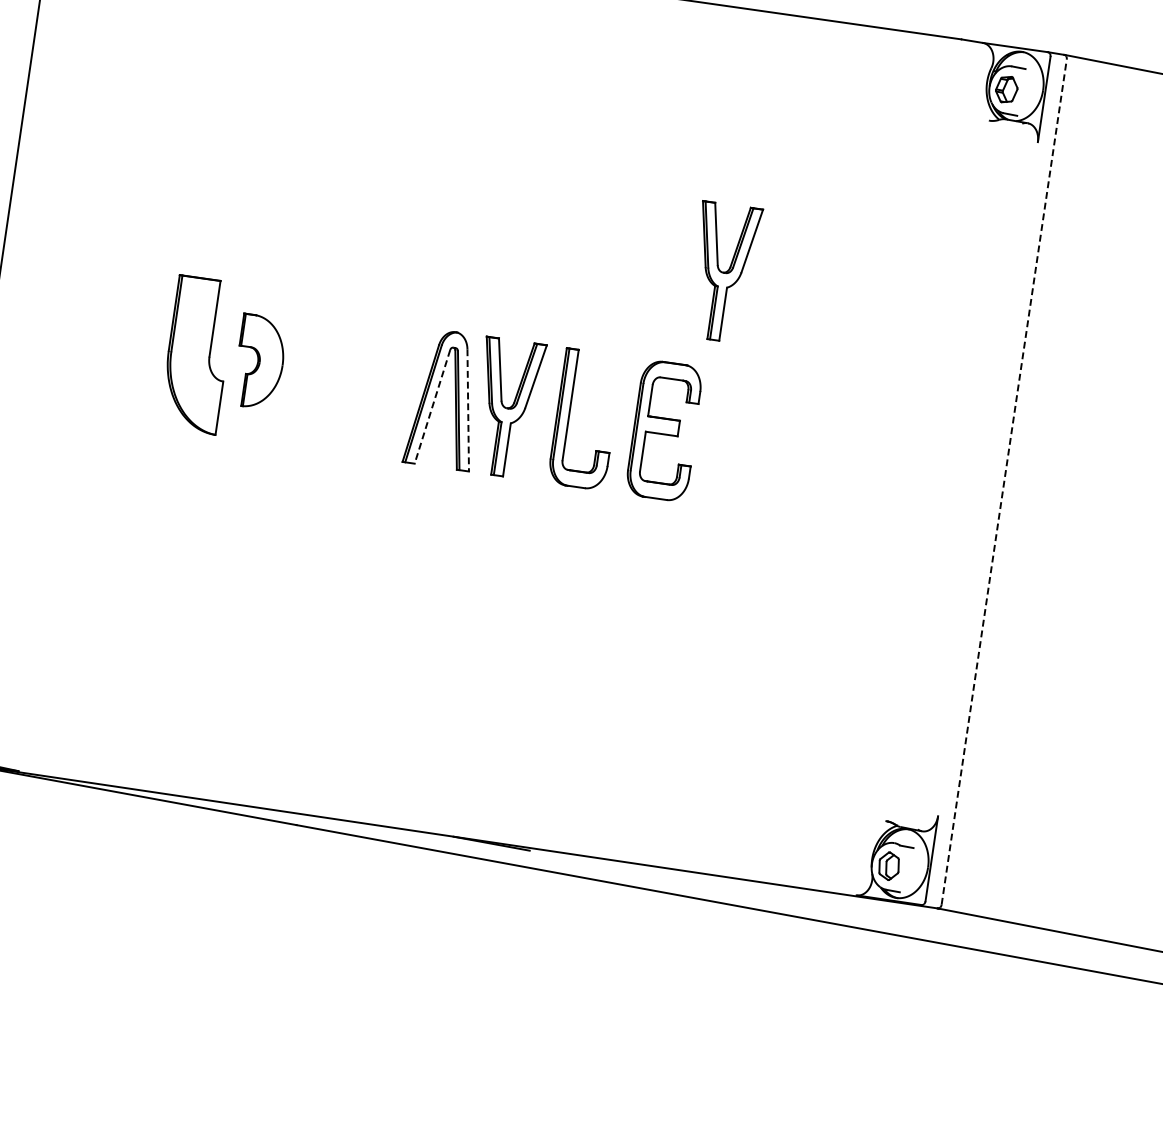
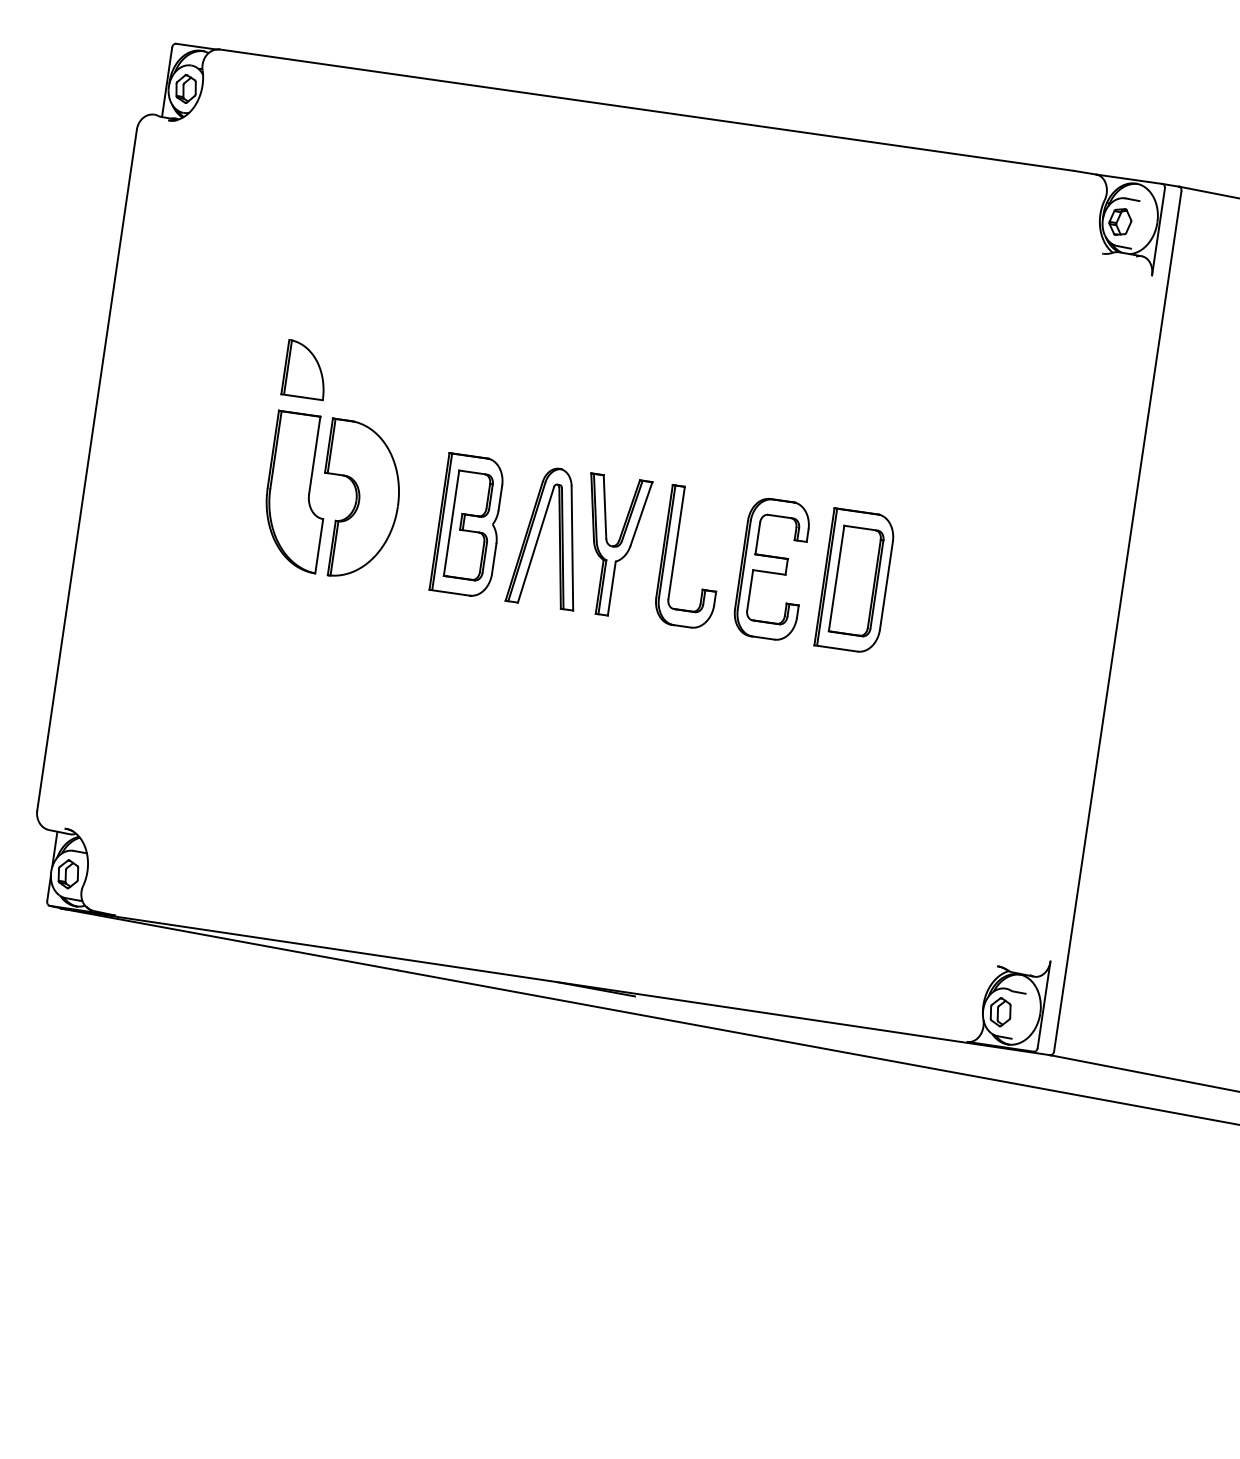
part: (202, 235) -> (302, 370), added
part: (732, 270) -> (841, 406), removed
part: (260, 359) -> (361, 496), size x1.67
part: (363, 386) -> (465, 524), added
line: (432, 406) -> (536, 544), dashed -> solid
line: (468, 410) -> (572, 548), dashed -> solid
part: (744, 440) -> (853, 579), added
line: (1003, 482) -> (1117, 621), dashed -> solid

